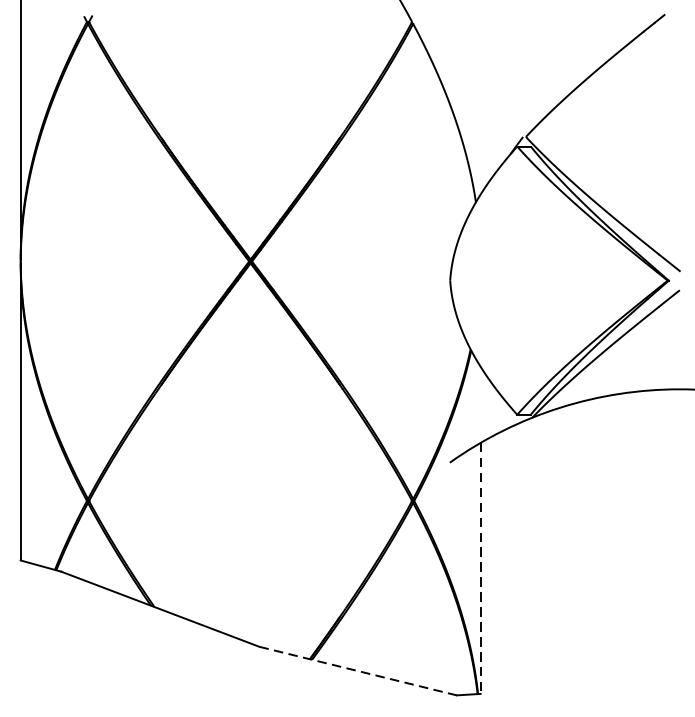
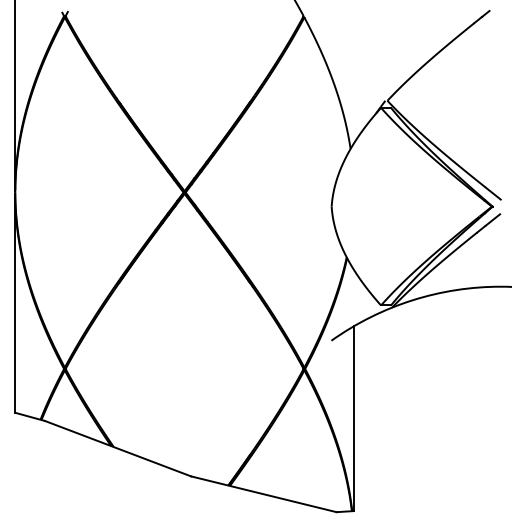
line: (481, 569) -> (354, 419), dashed -> solid
line: (357, 671) -> (263, 494), dashed -> solid

